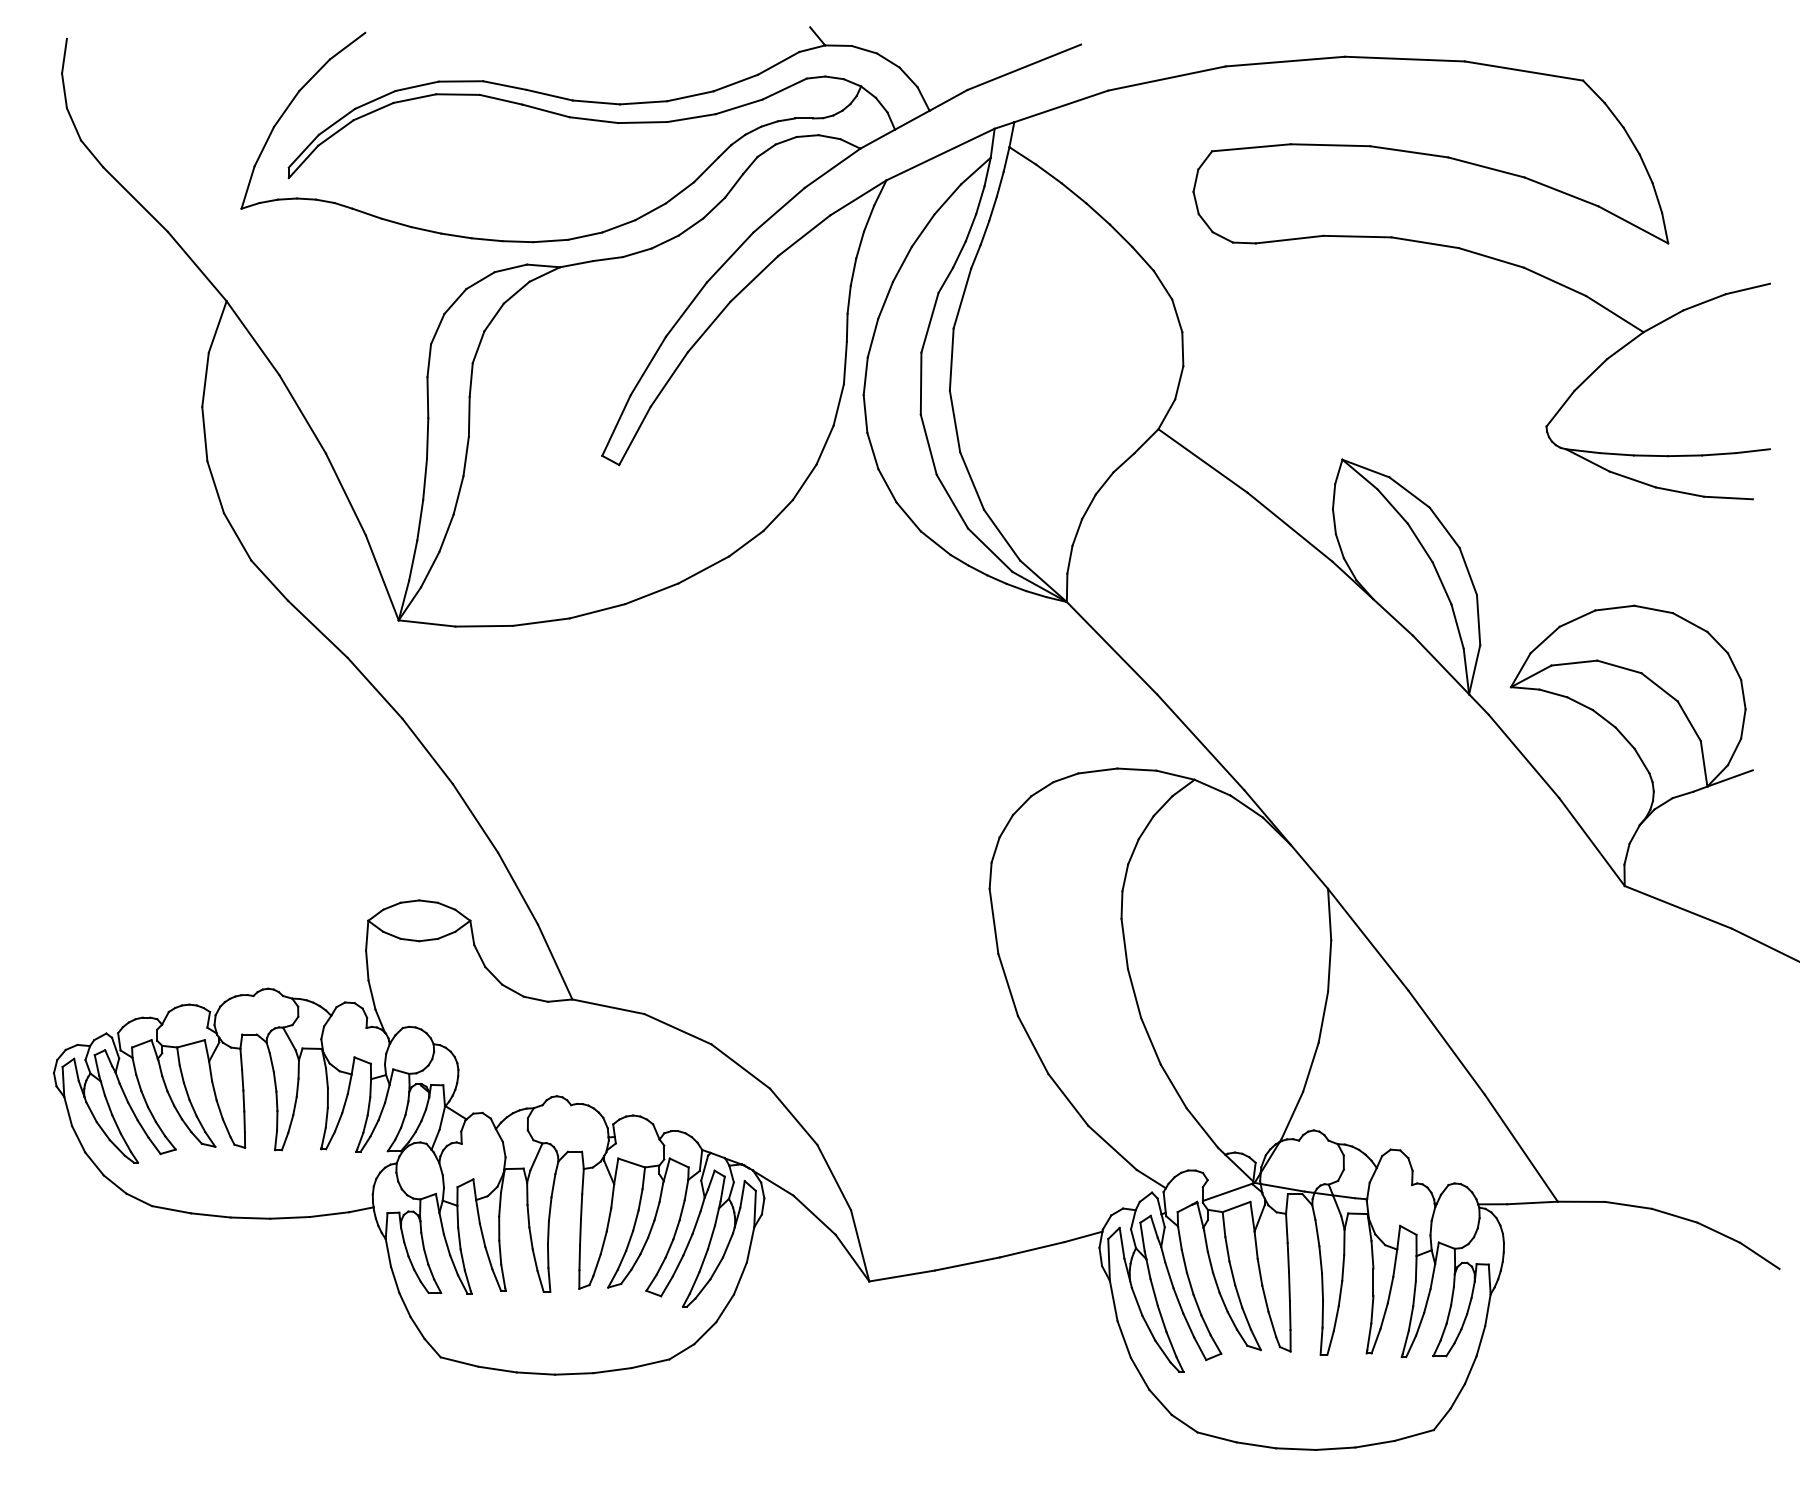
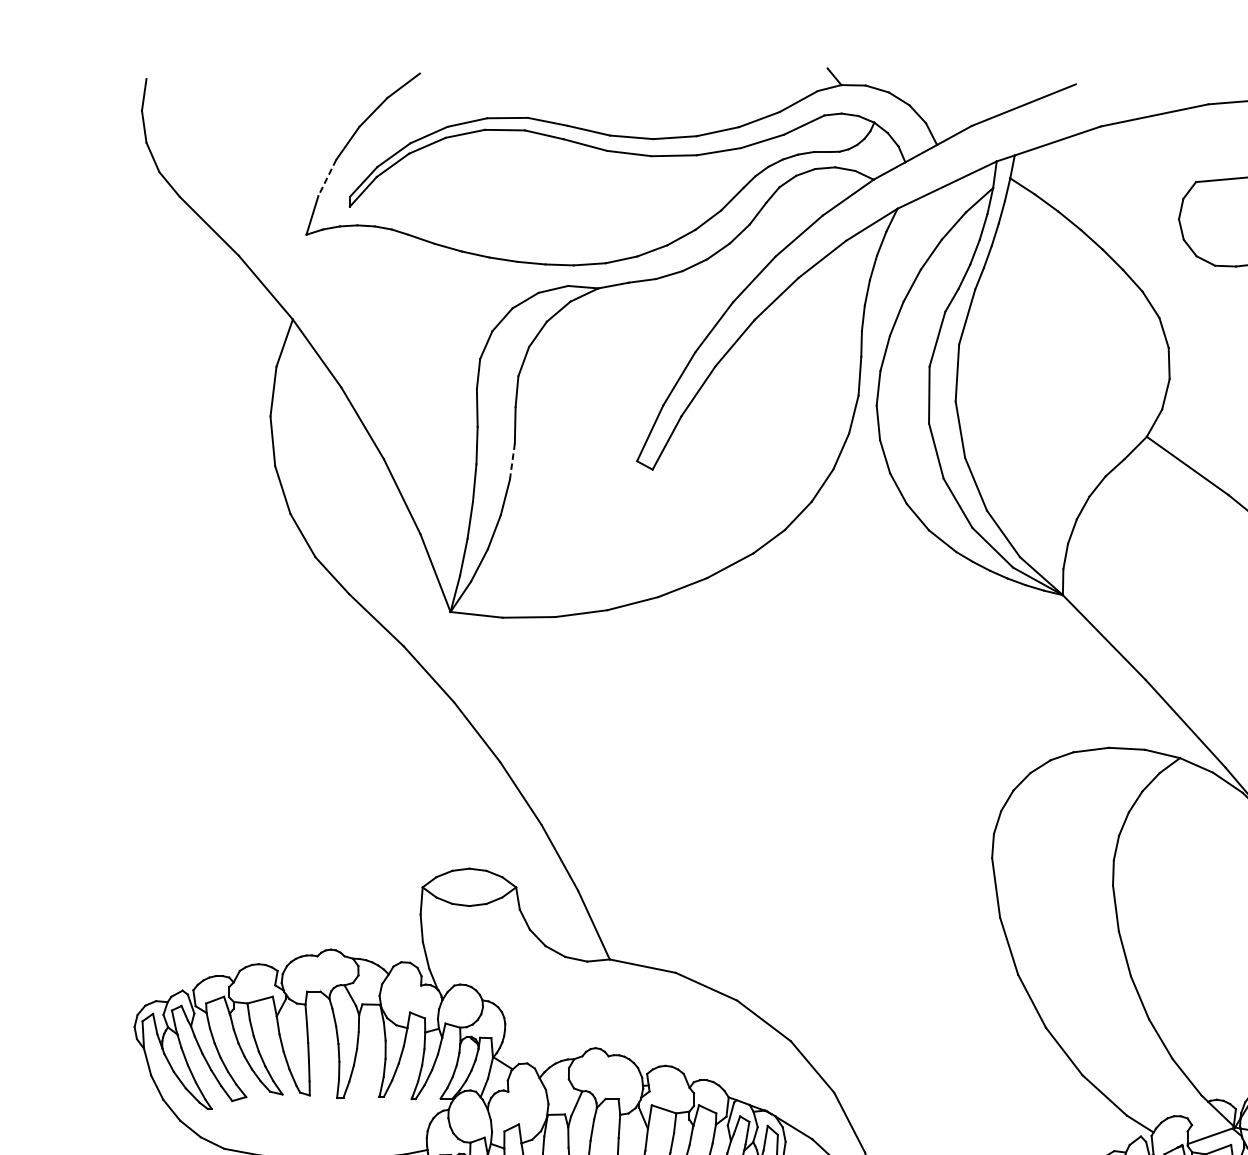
line: (264, 147) -> (327, 178), solid -> dashed
line: (466, 456) -> (512, 461), solid -> dashed

